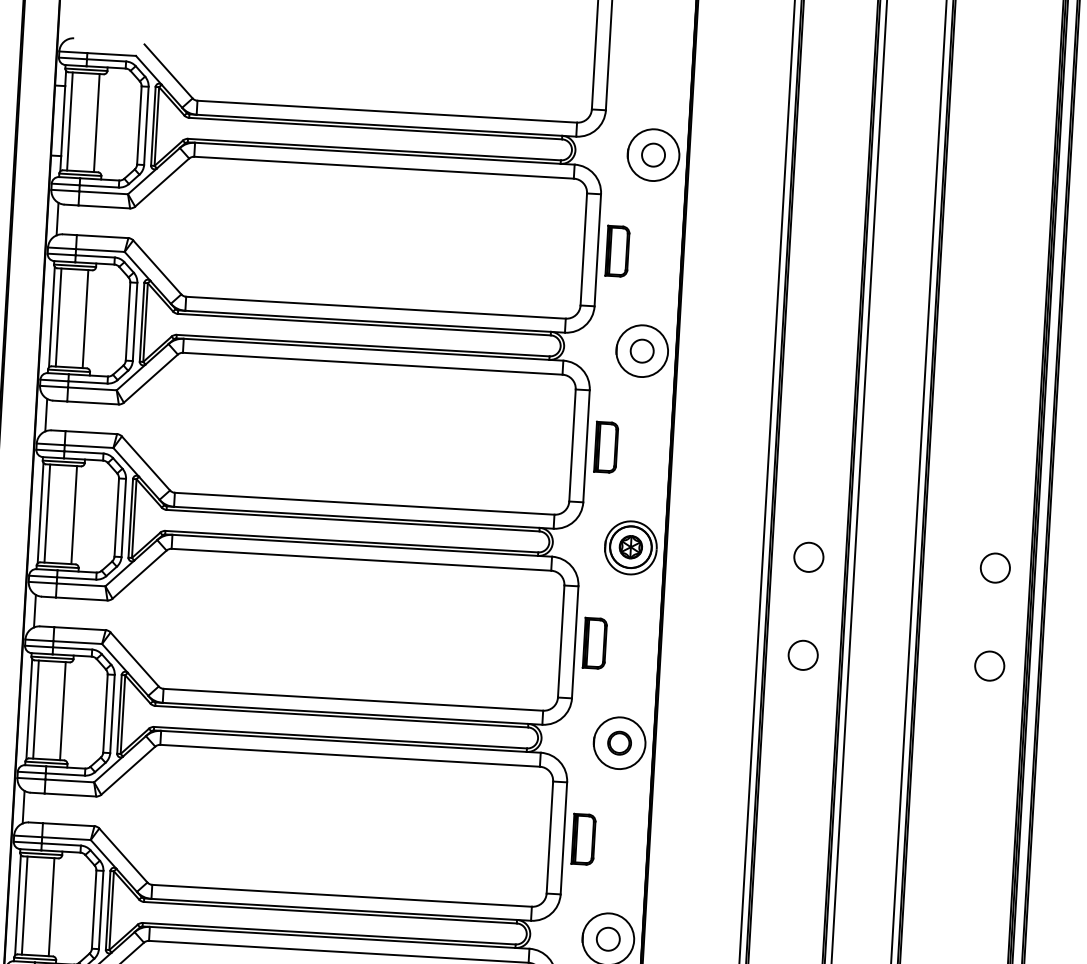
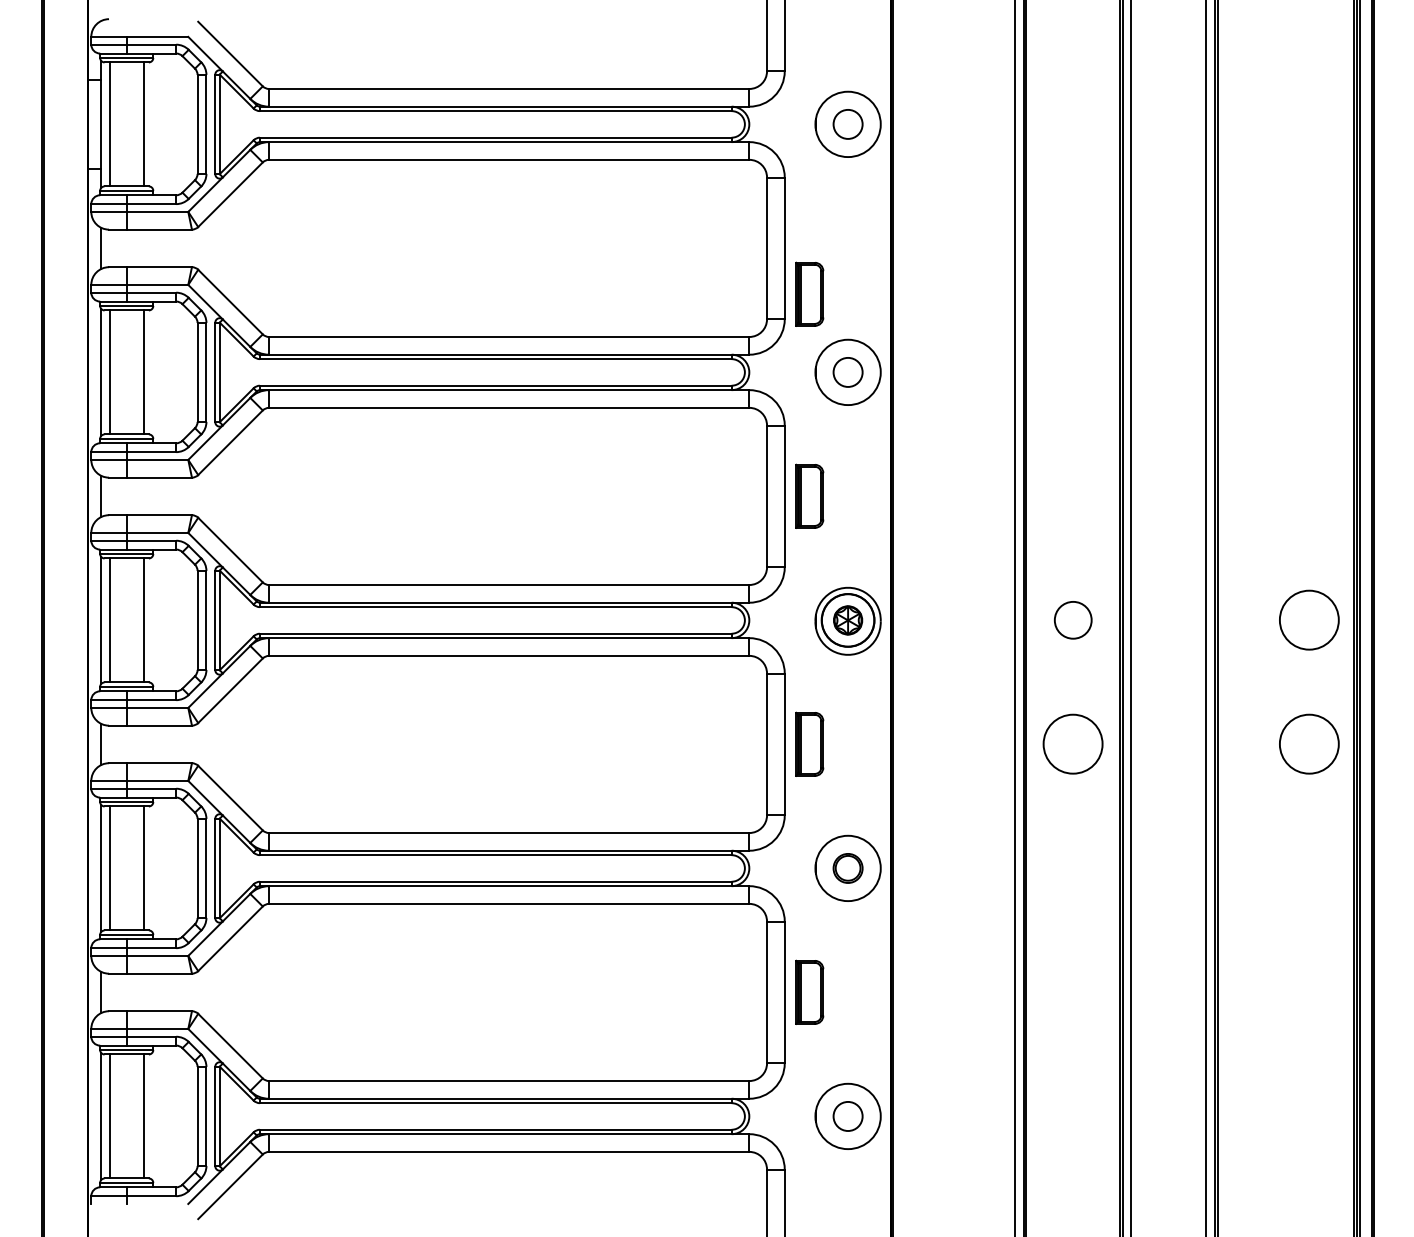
part: (617, 250) -> (809, 293), moved
circle: (994, 568) -> (1308, 620), size x1.6
circle: (803, 655) -> (1073, 744), size x1.6
circle: (989, 666) -> (1308, 744), size x1.6

